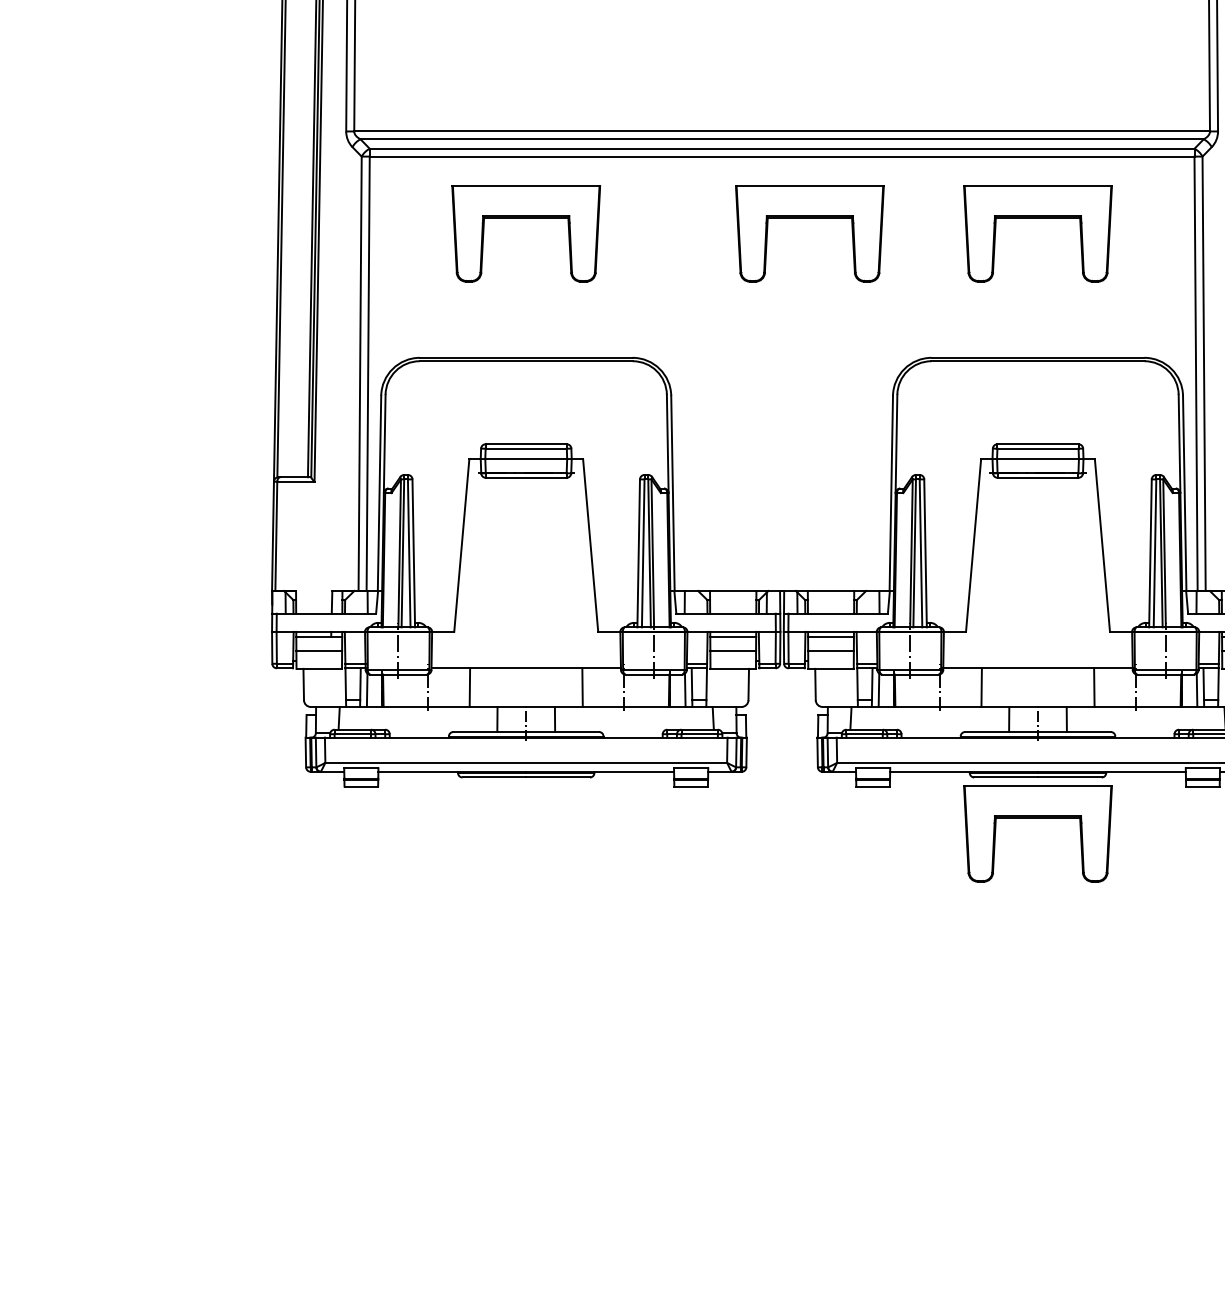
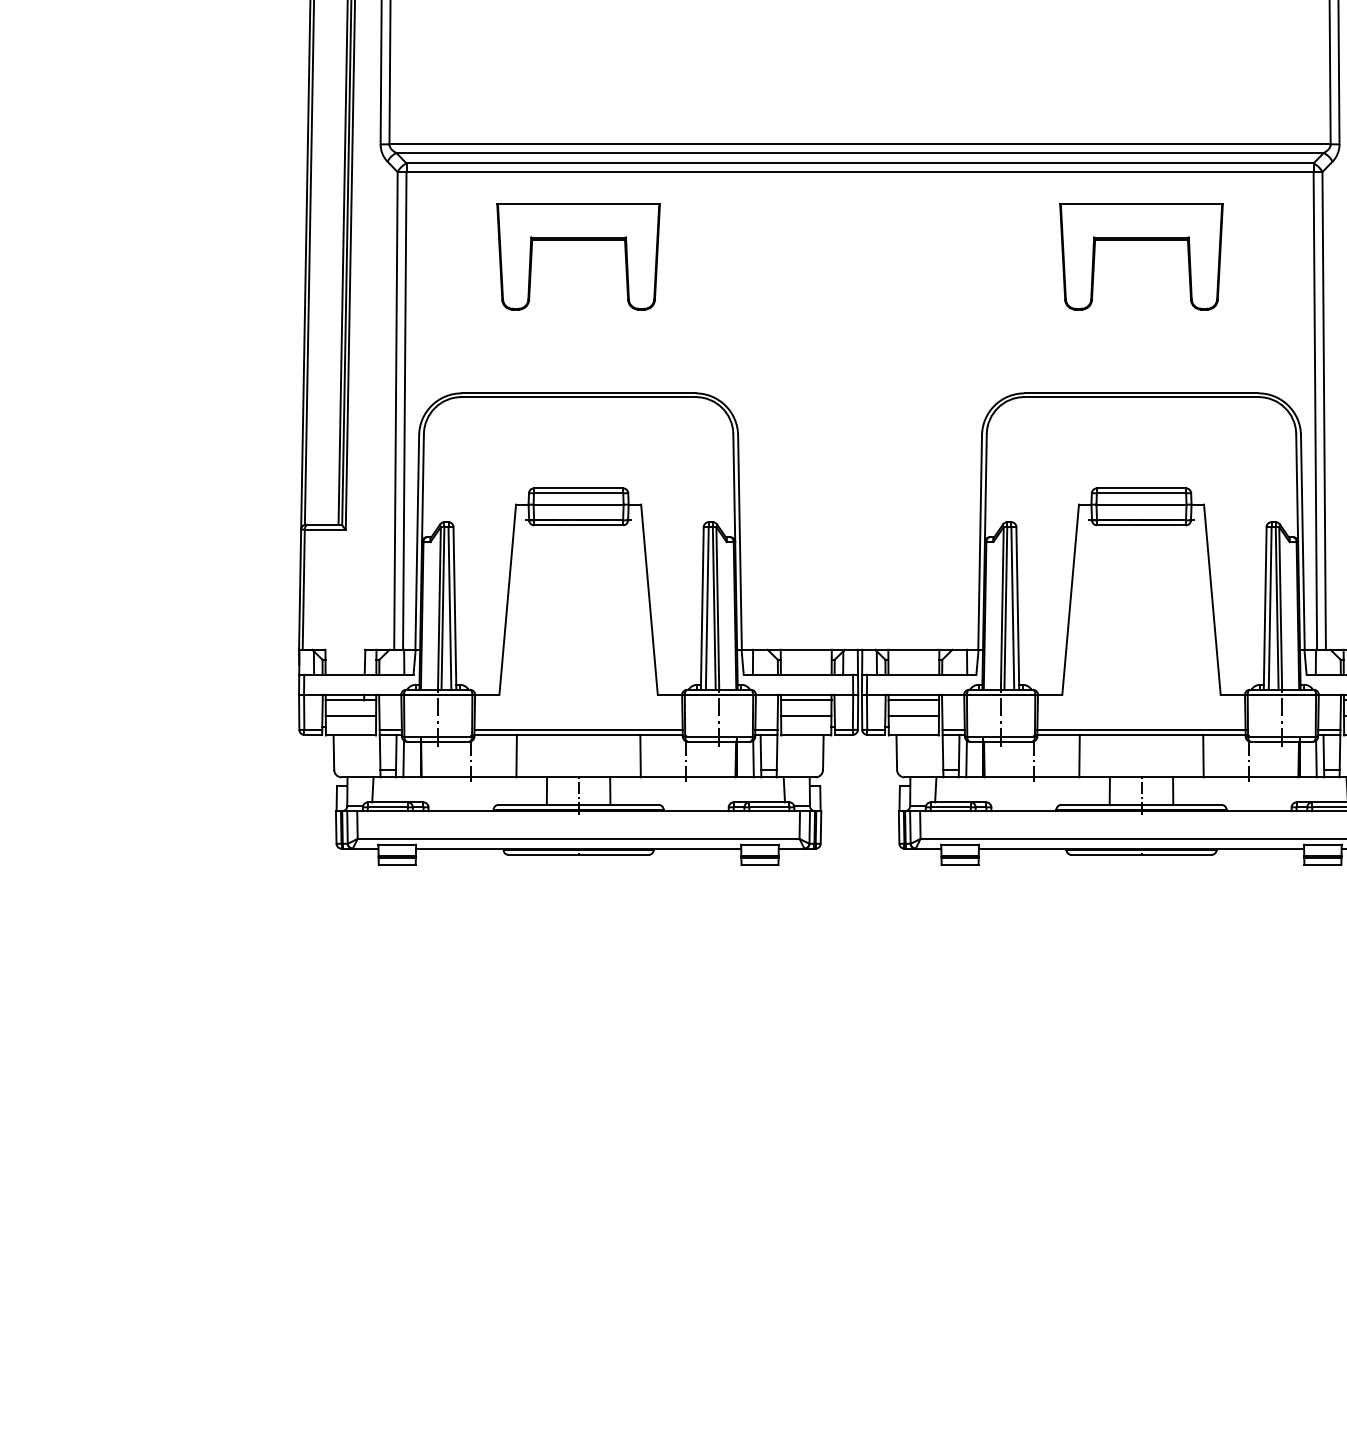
part: (809, 218) -> (890, 240), removed
line: (526, 663) -> (578, 729), added
line: (1038, 663) -> (1141, 729), added
part: (1038, 818) -> (1141, 900), removed

